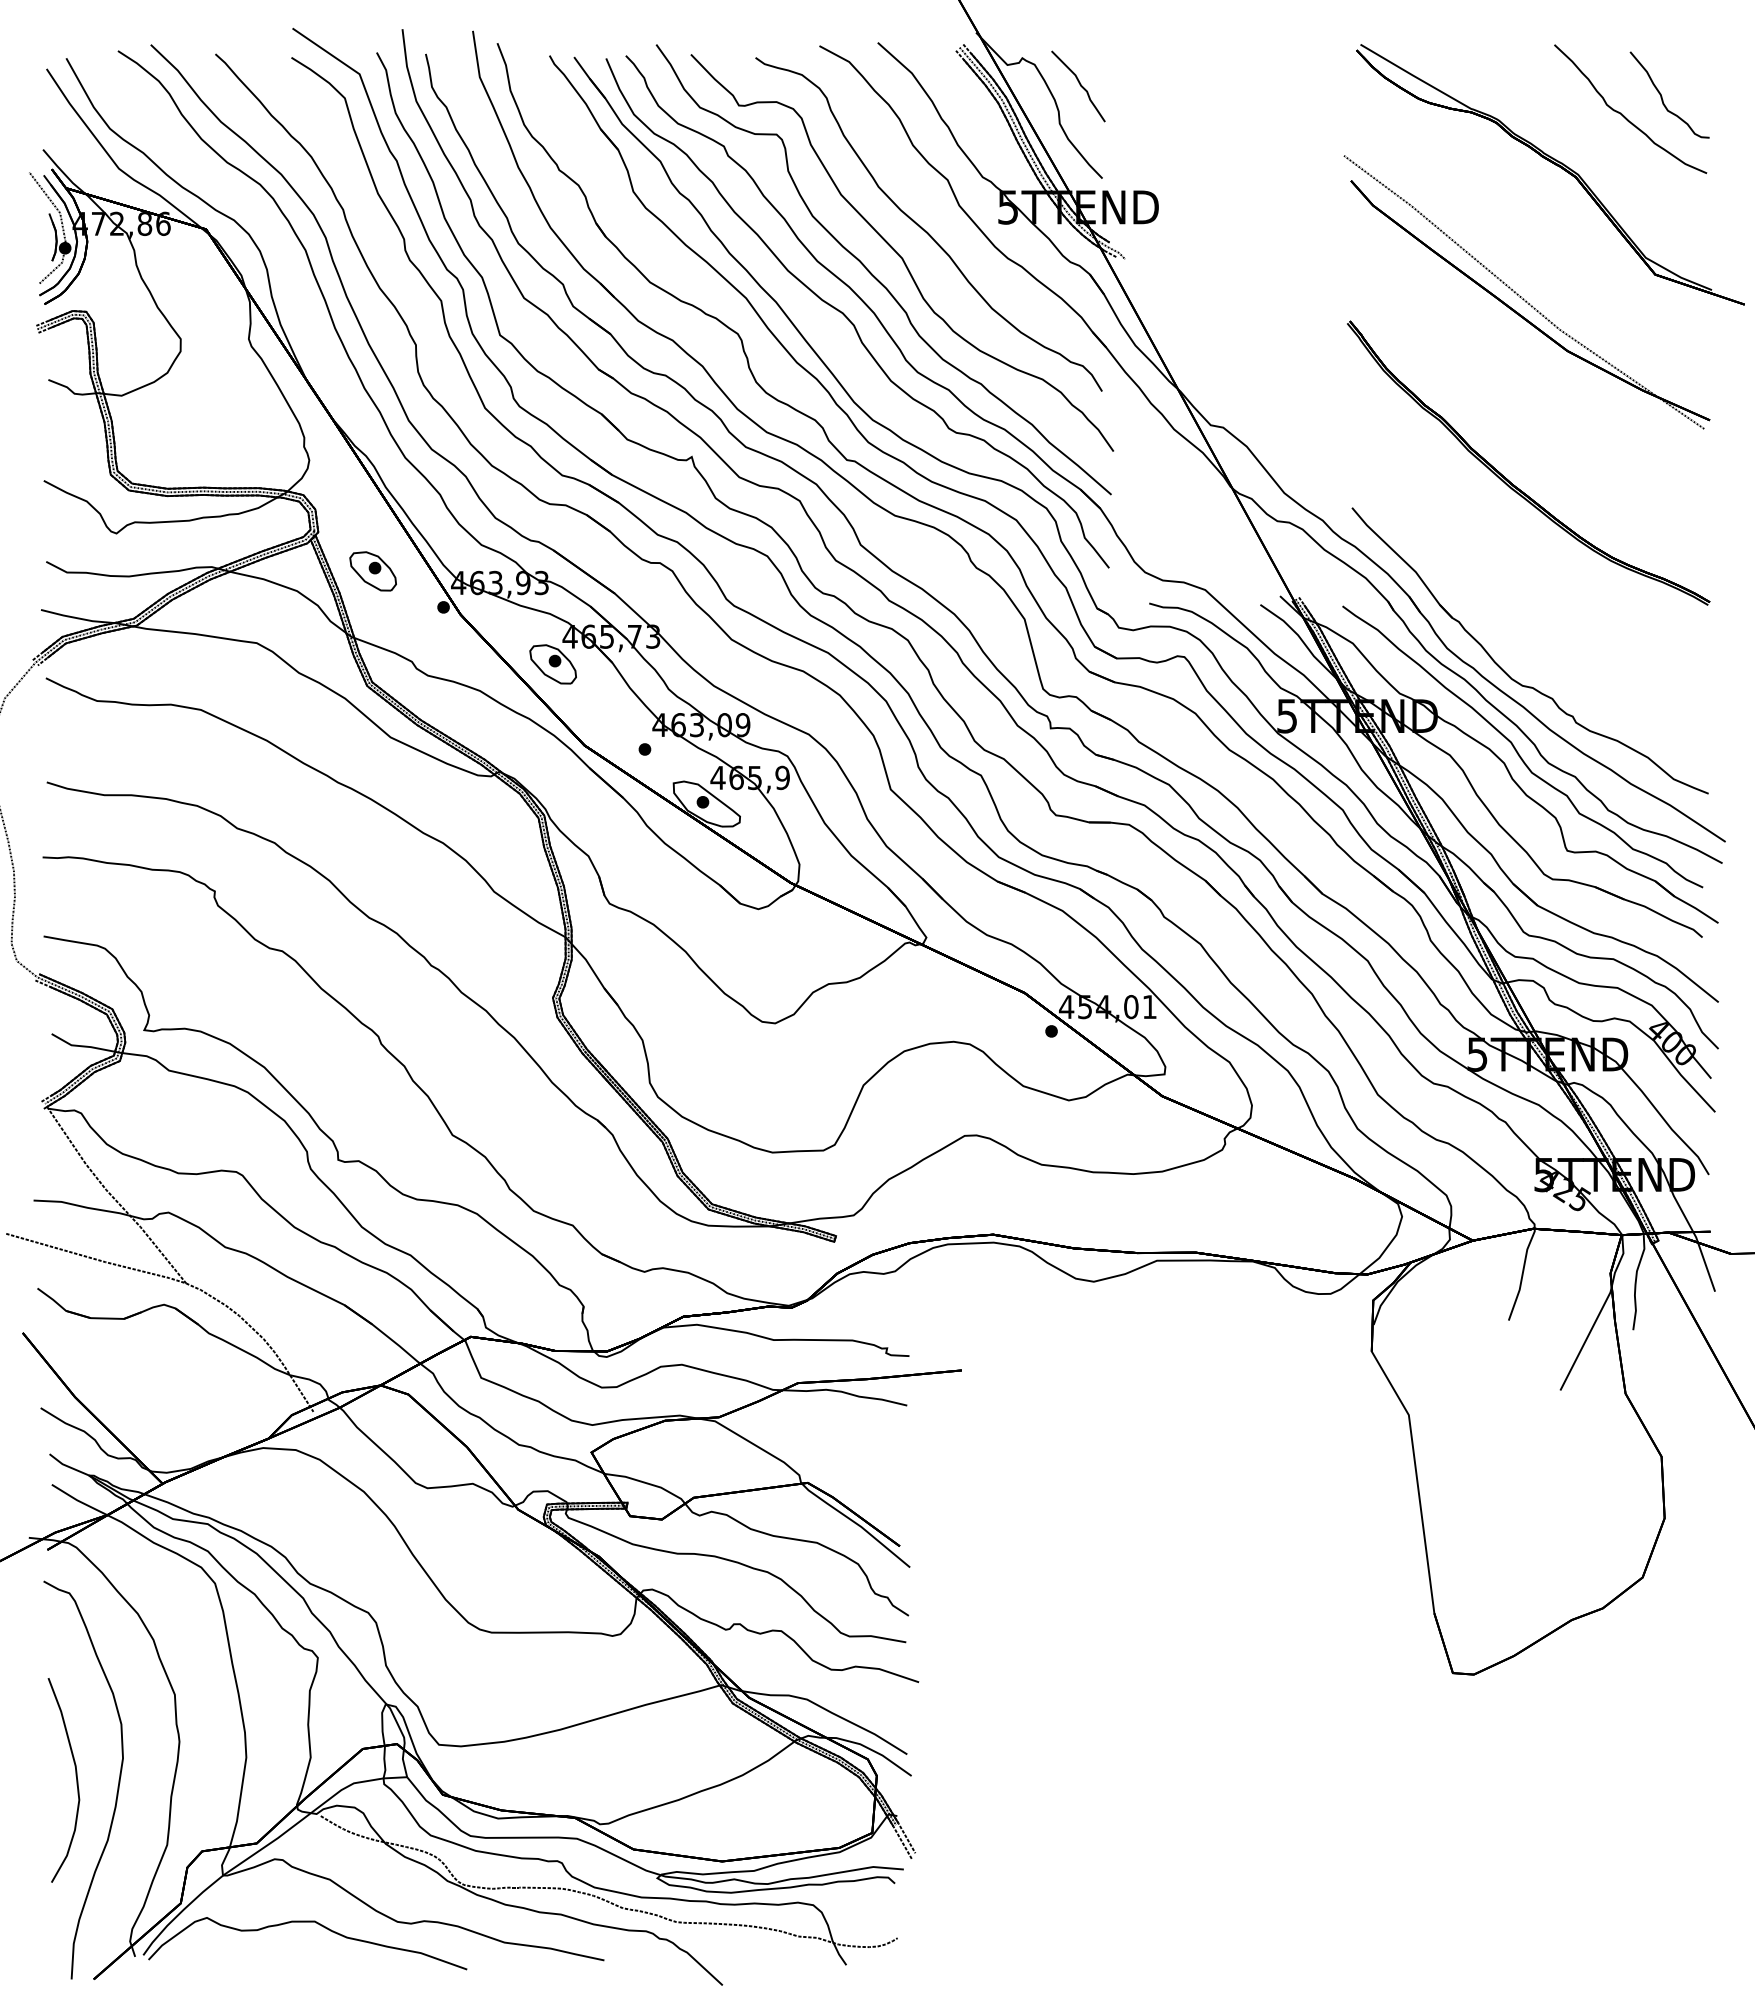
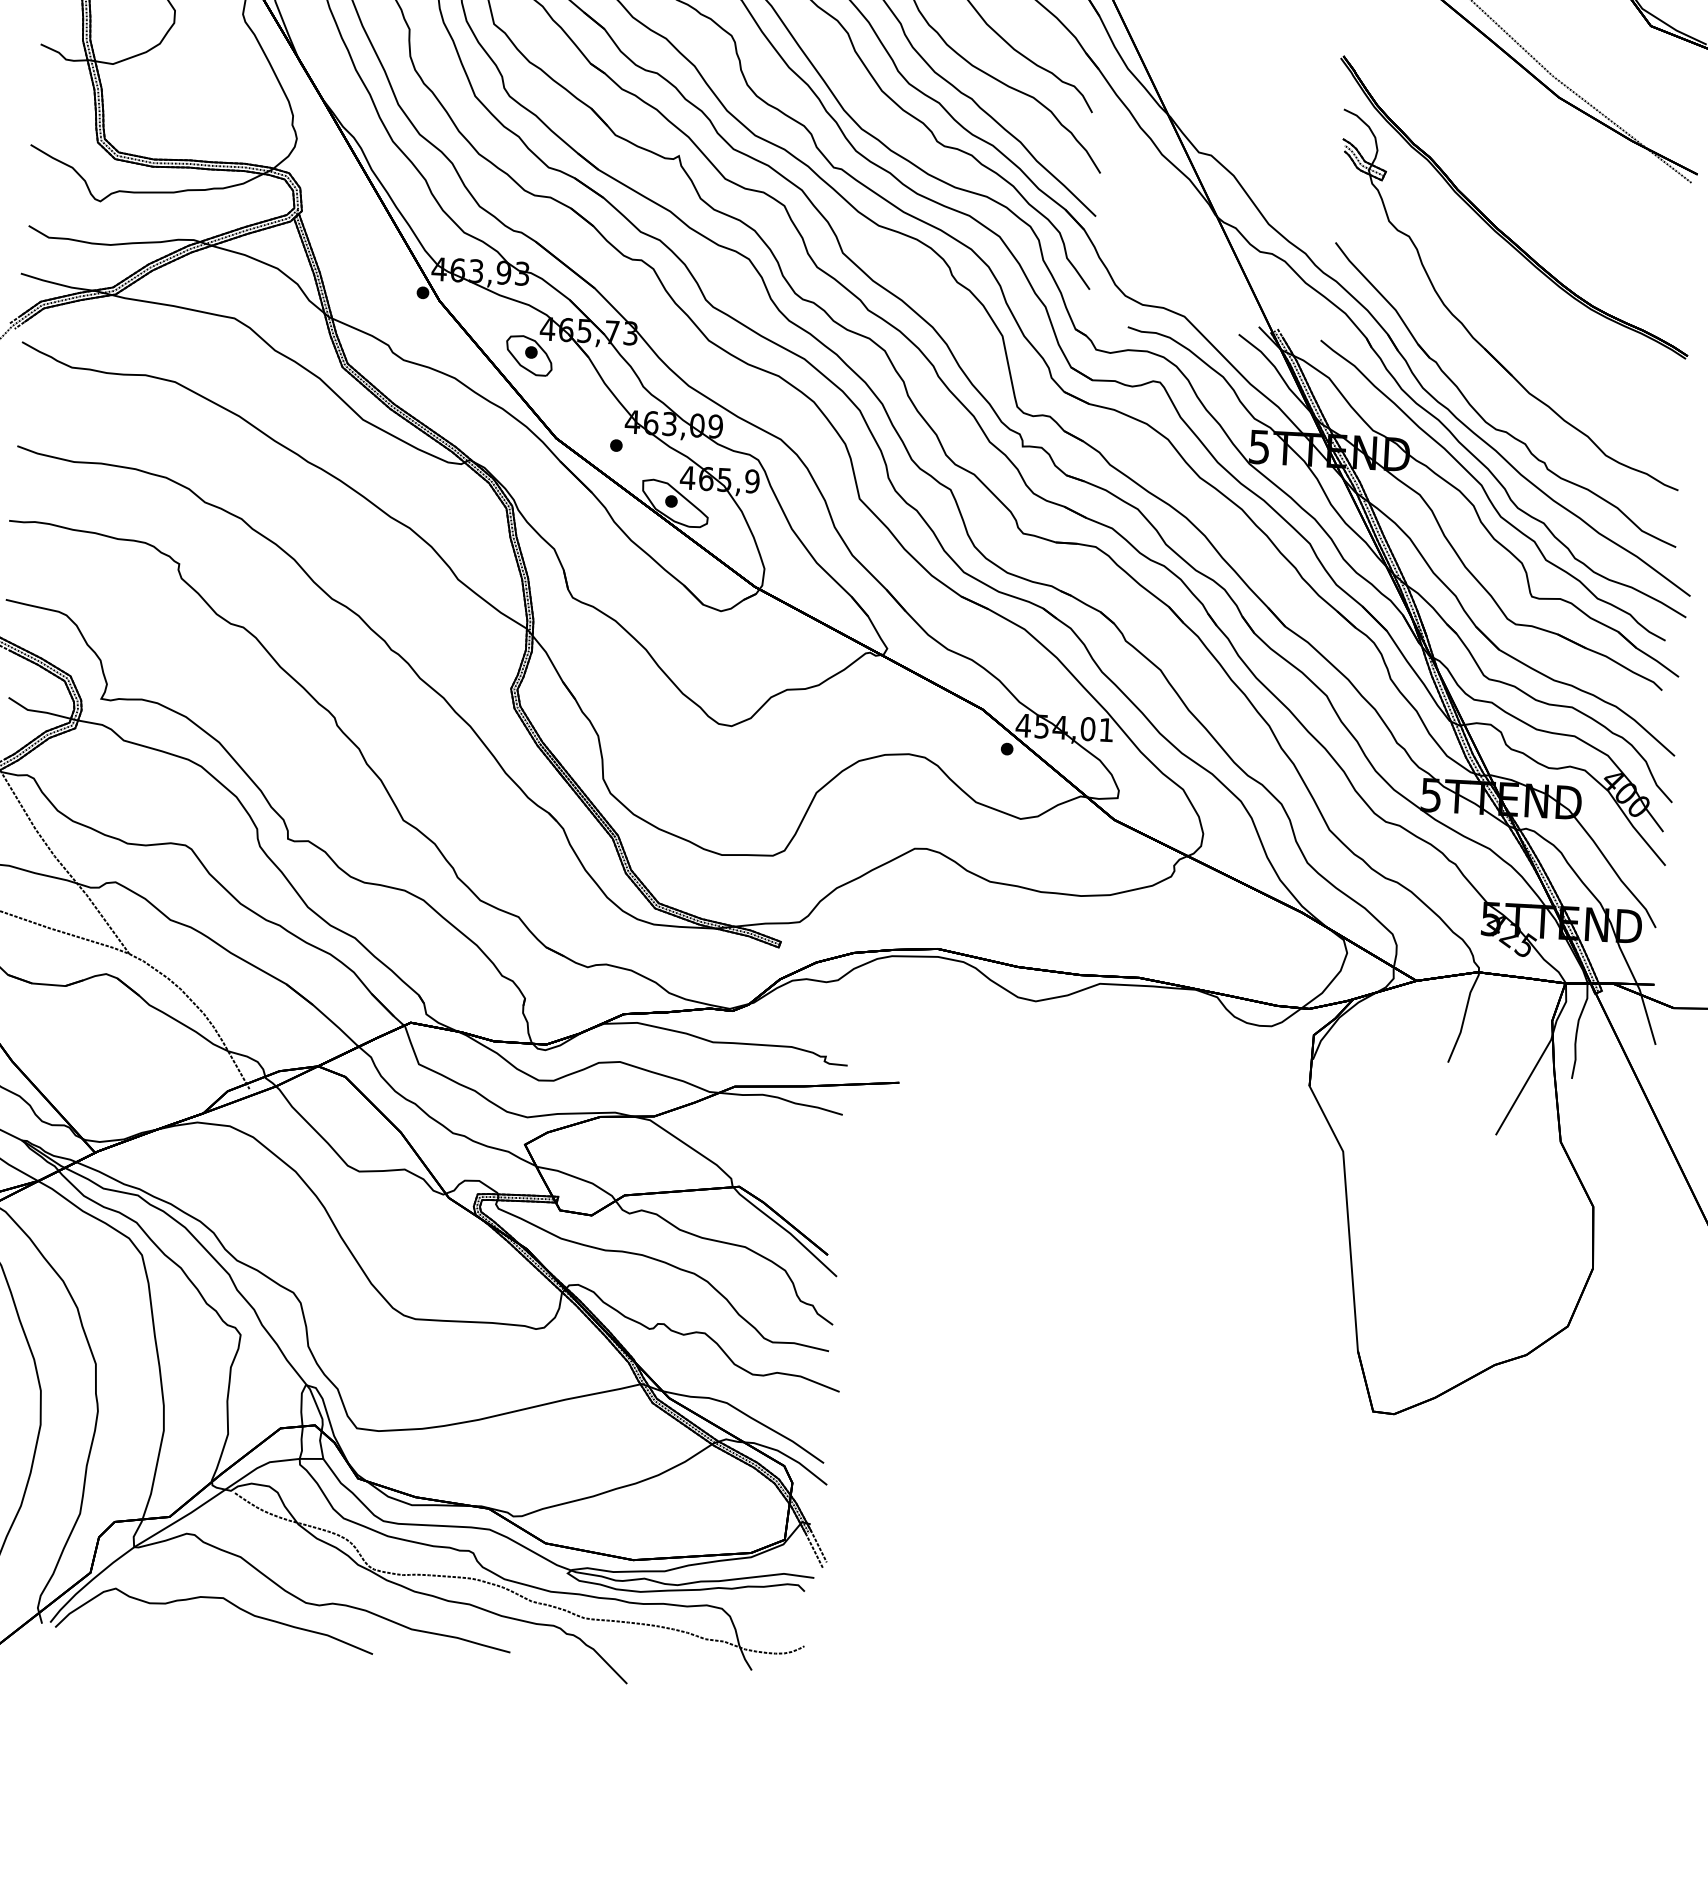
part: (372, 571) -> (353, 253), removed
part: (1493, 592) -> (1472, 334), added

